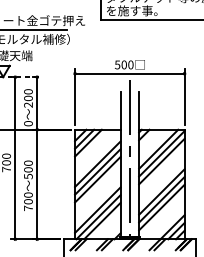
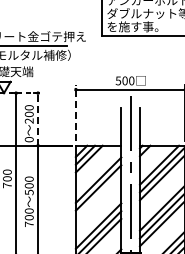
line: (75, 96) -> (76, 112), solid -> dashed
line: (37, 102) -> (38, 118), solid -> dashed
line: (97, 179) -> (98, 195), removed

